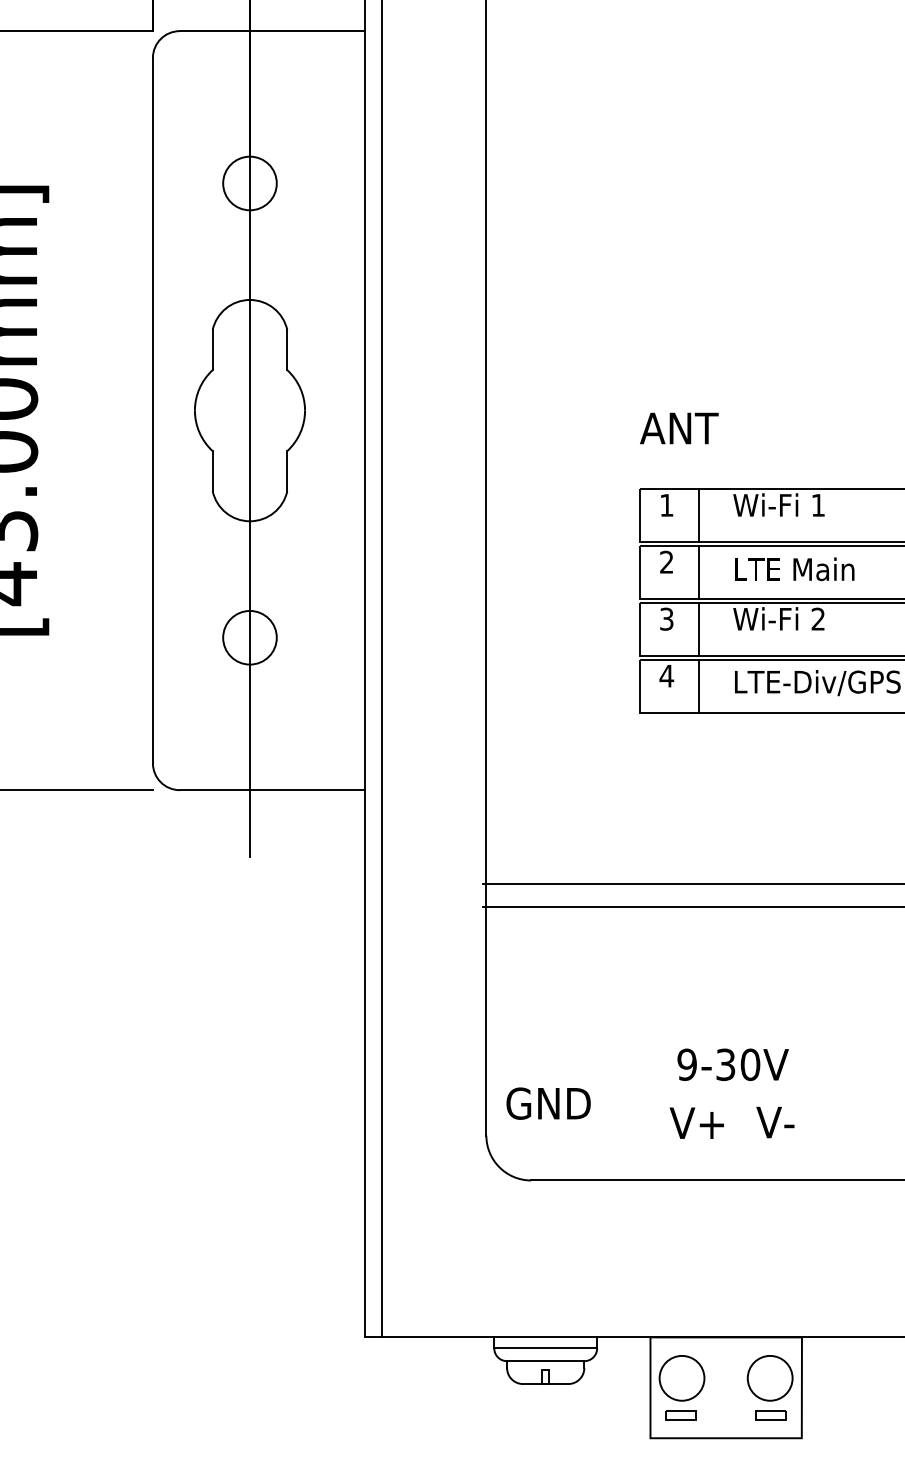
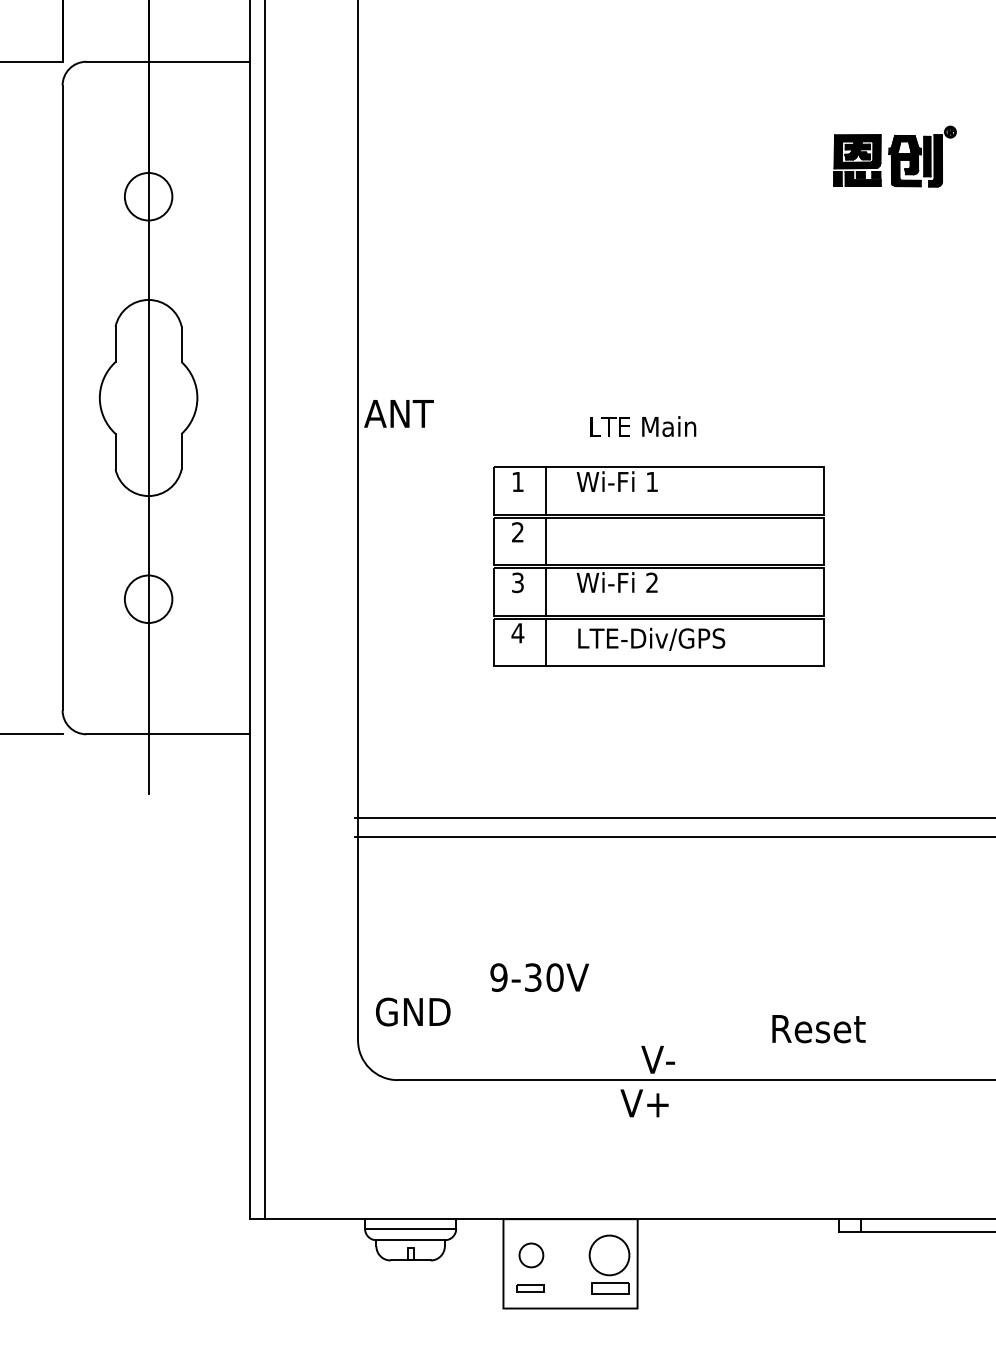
text: (678, 428) -> (398, 413), moved
text: (794, 569) -> (643, 426), moved
text: (732, 1064) -> (539, 977), moved
text: (774, 1122) -> (657, 1059), moved
text: (696, 1123) -> (644, 1103), moved
circle: (682, 1378) -> (531, 1255), size x0.6
part: (771, 1415) -> (610, 1288), size x1.4

